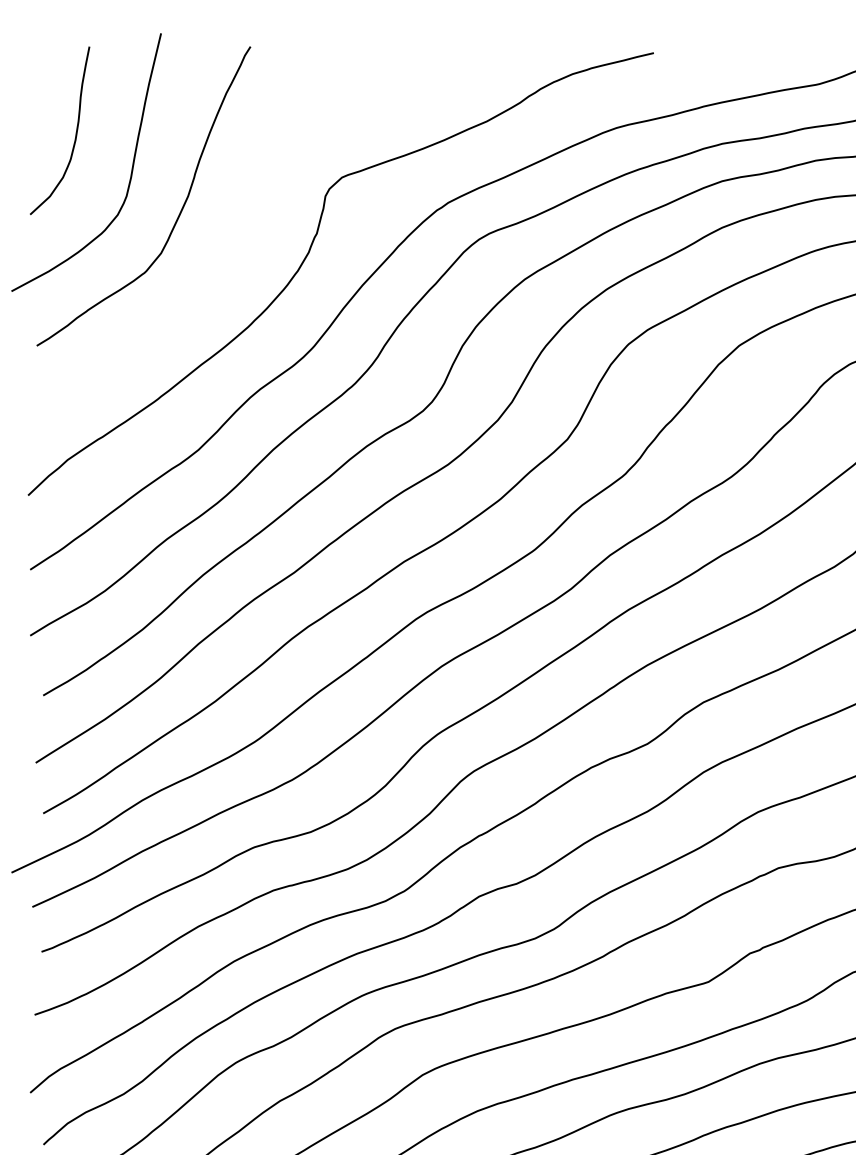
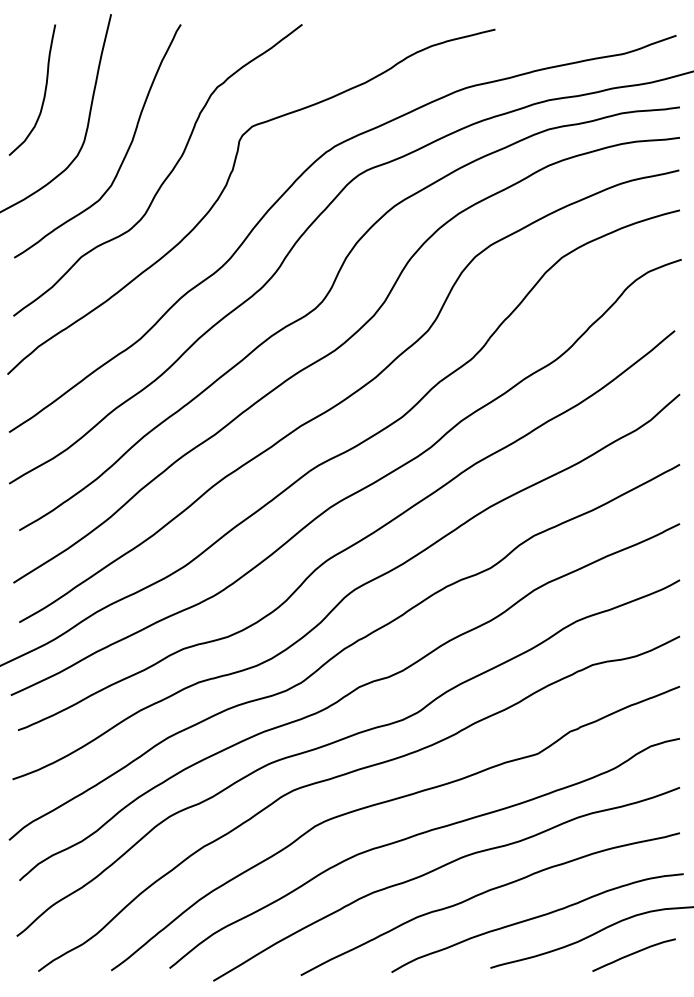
curve: (232, 241) -> (166, 176), added

